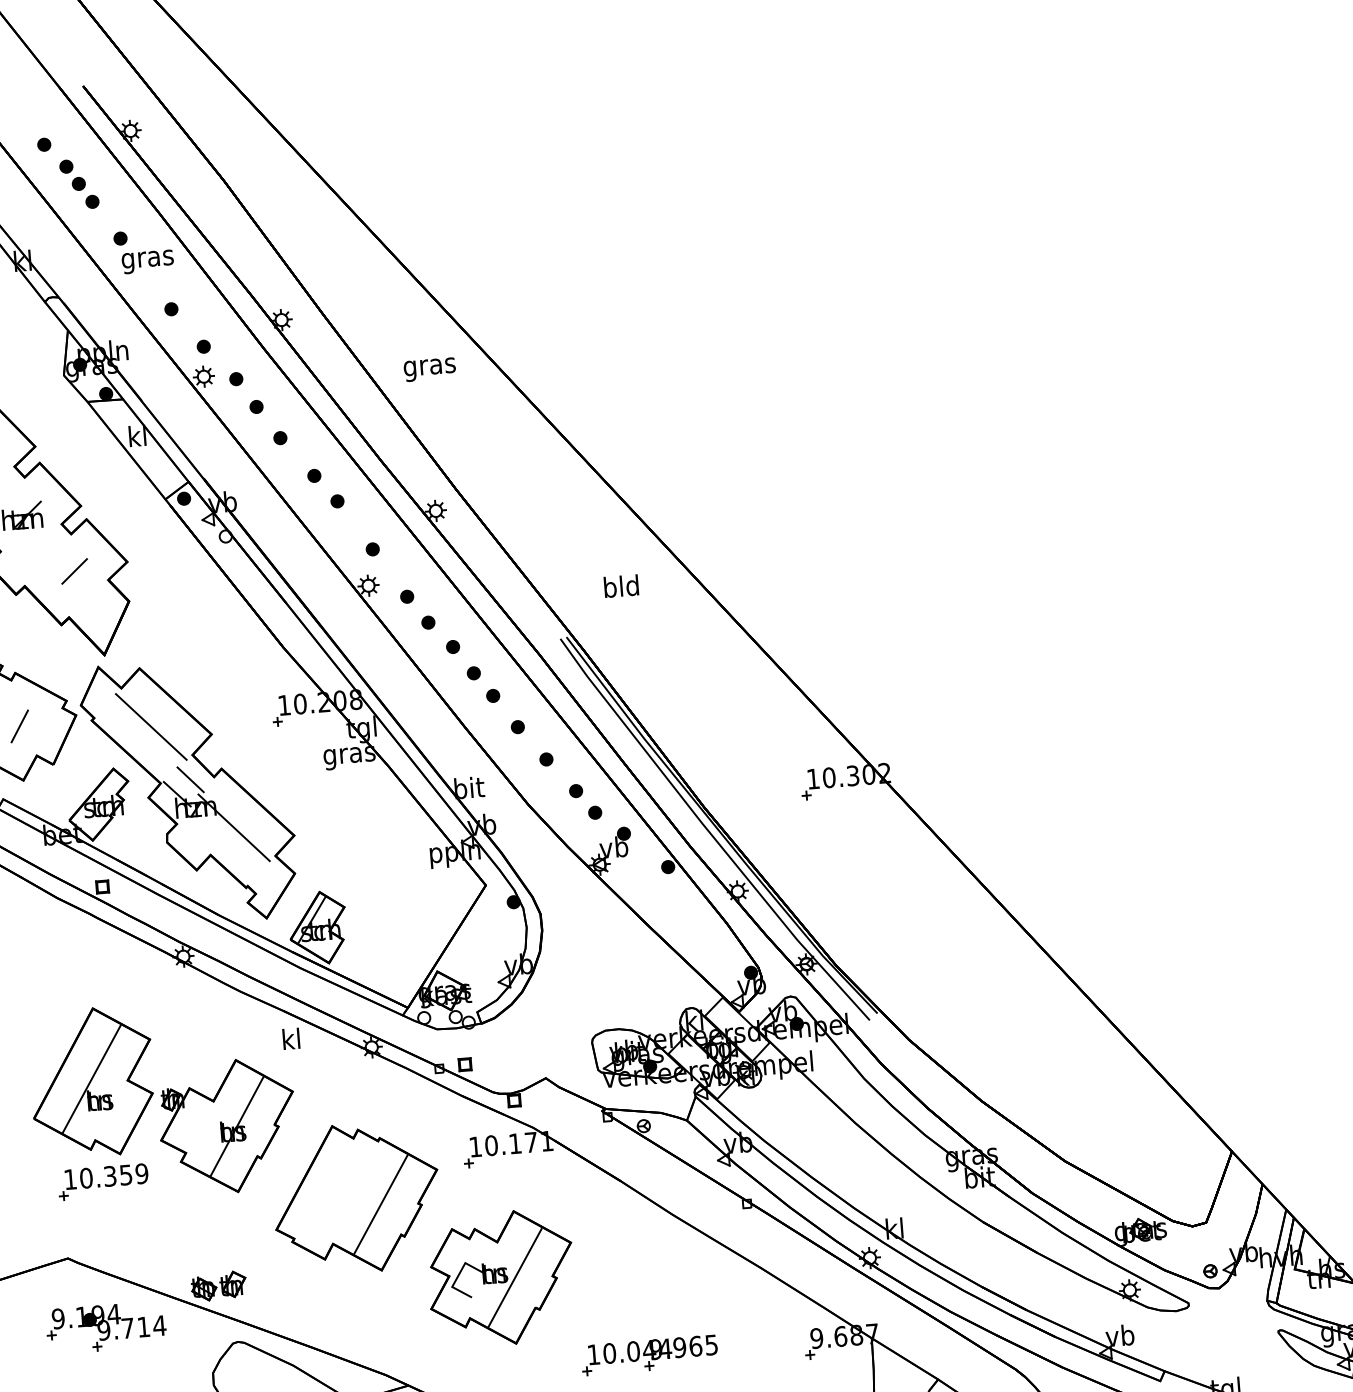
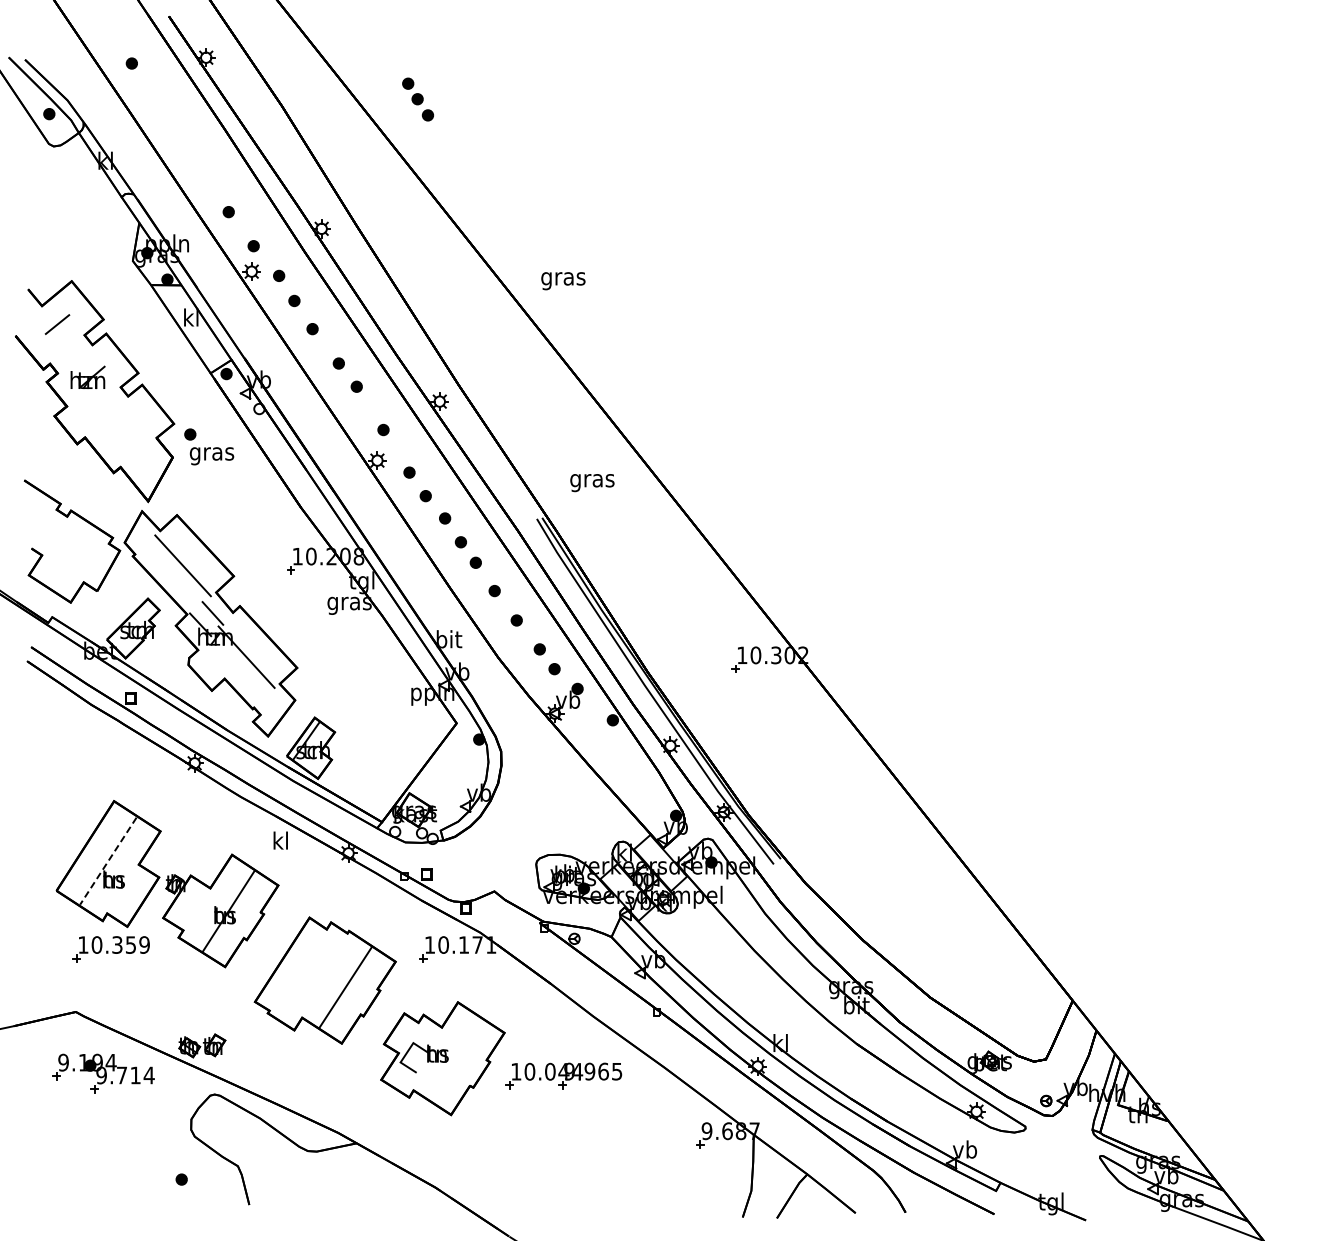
part: (79, 184) -> (418, 99), moved
part: (144, 250) -> (209, 446), moved
text: (430, 370) -> (563, 281), moved
line: (74, 570) -> (128, 427), removed
text: (621, 588) -> (592, 480), bld -> gras
line: (20, 726) -> (71, 556), removed
line: (91, 1079) -> (108, 861), solid -> dashed
line: (514, 1277) -> (454, 1058), removed
part: (649, 1354) -> (563, 1075), moved

